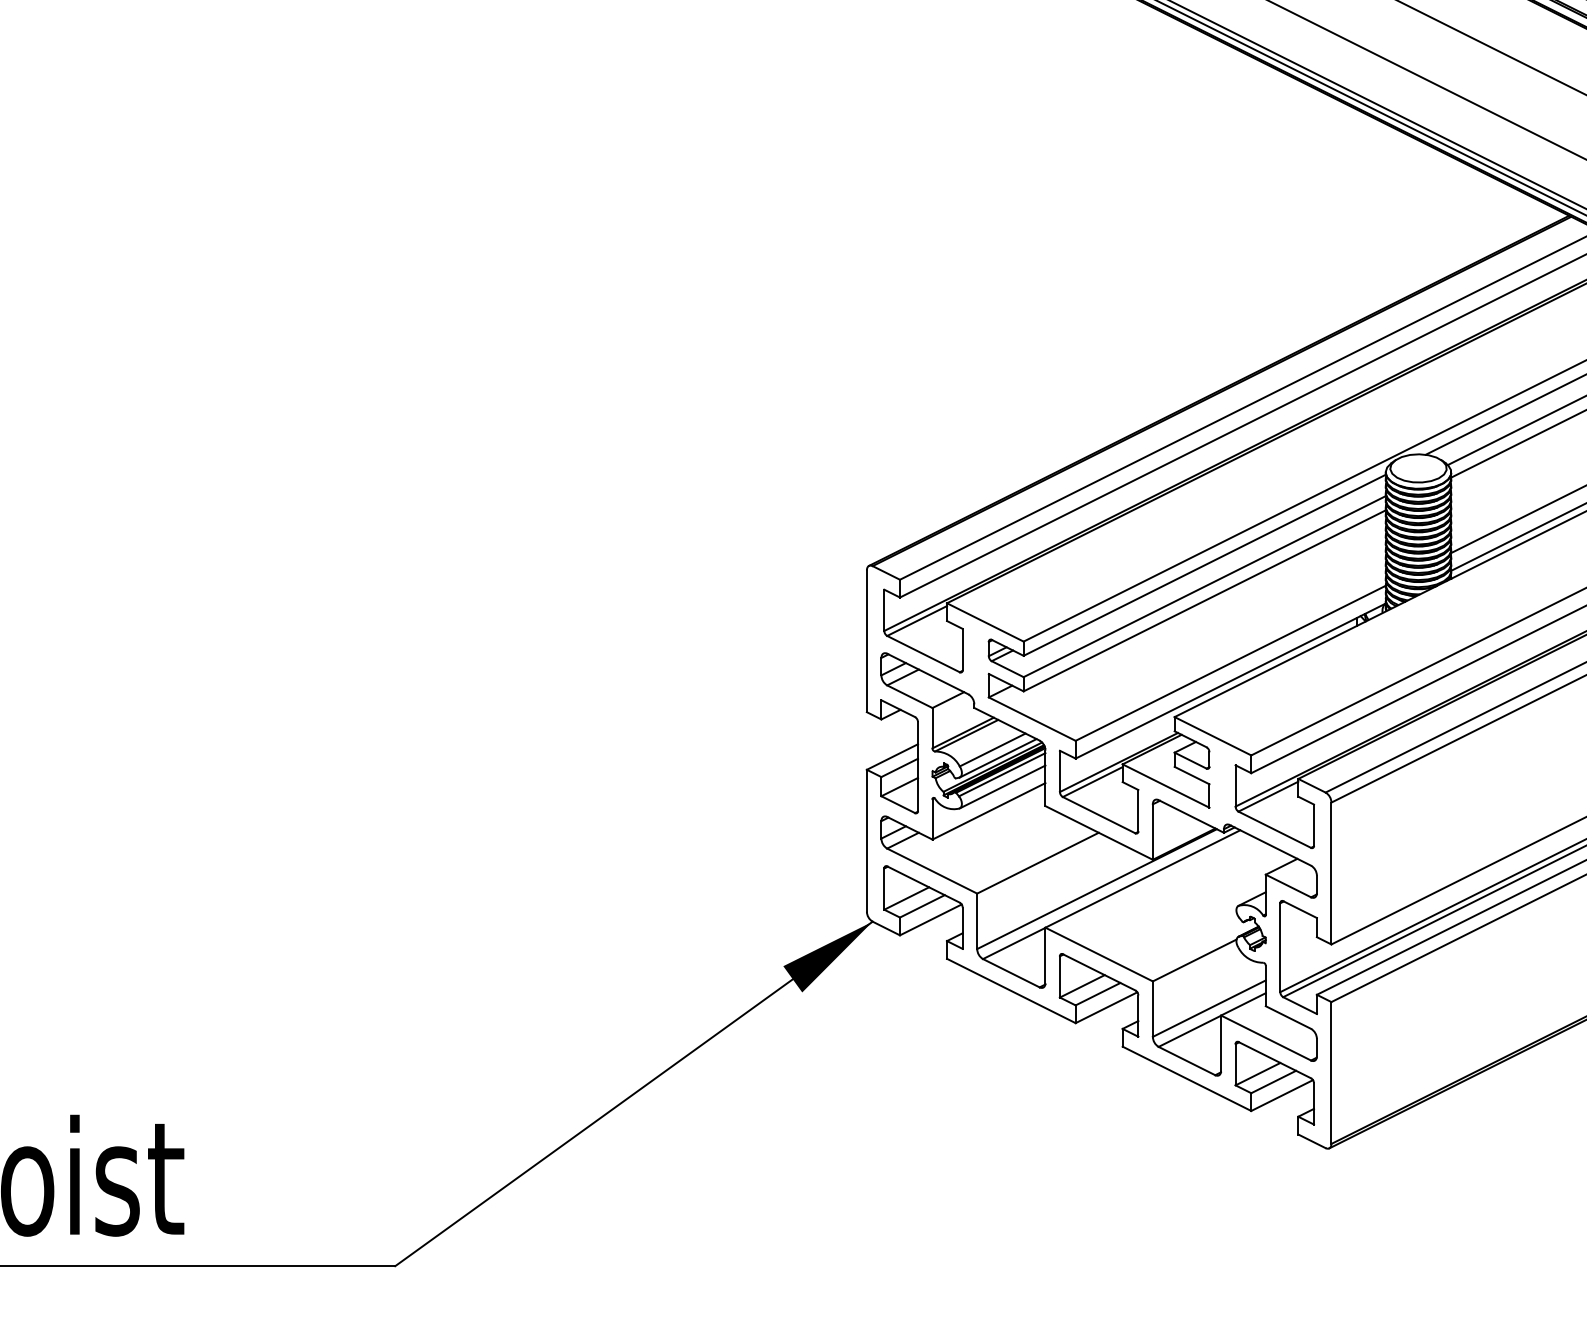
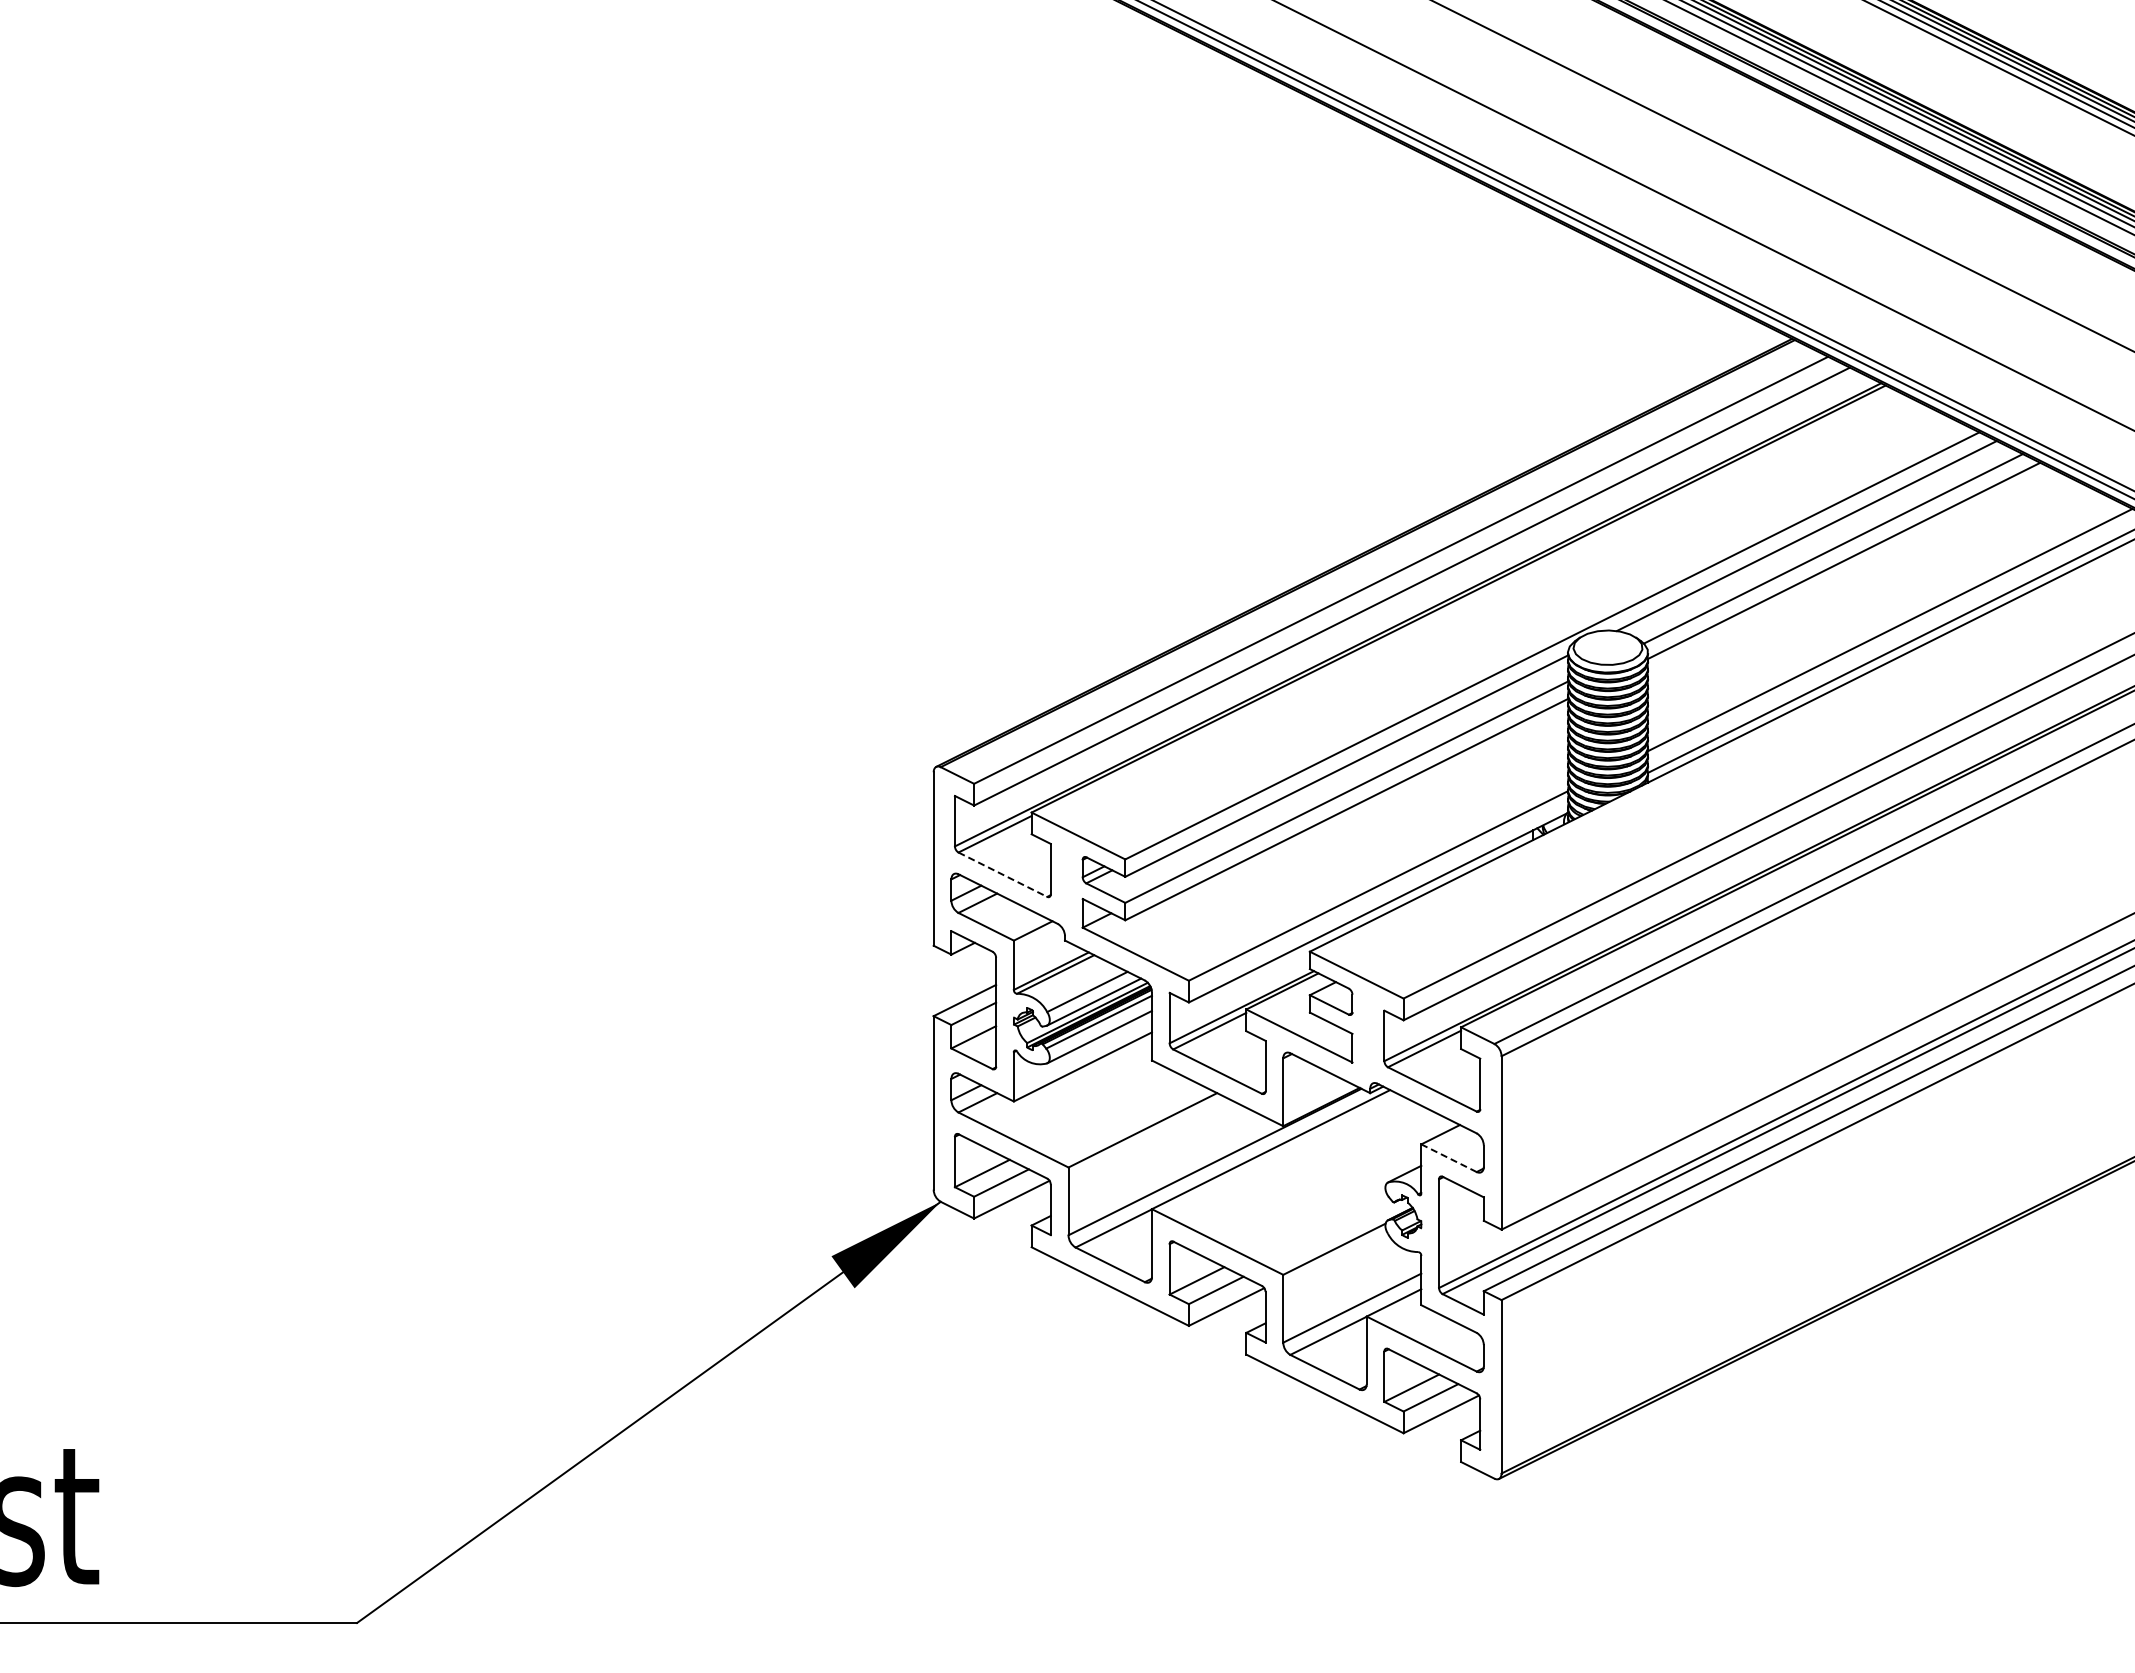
line: (923, 653) -> (1002, 874), solid -> dashed
line: (1288, 886) -> (1449, 1158), solid -> dashed

